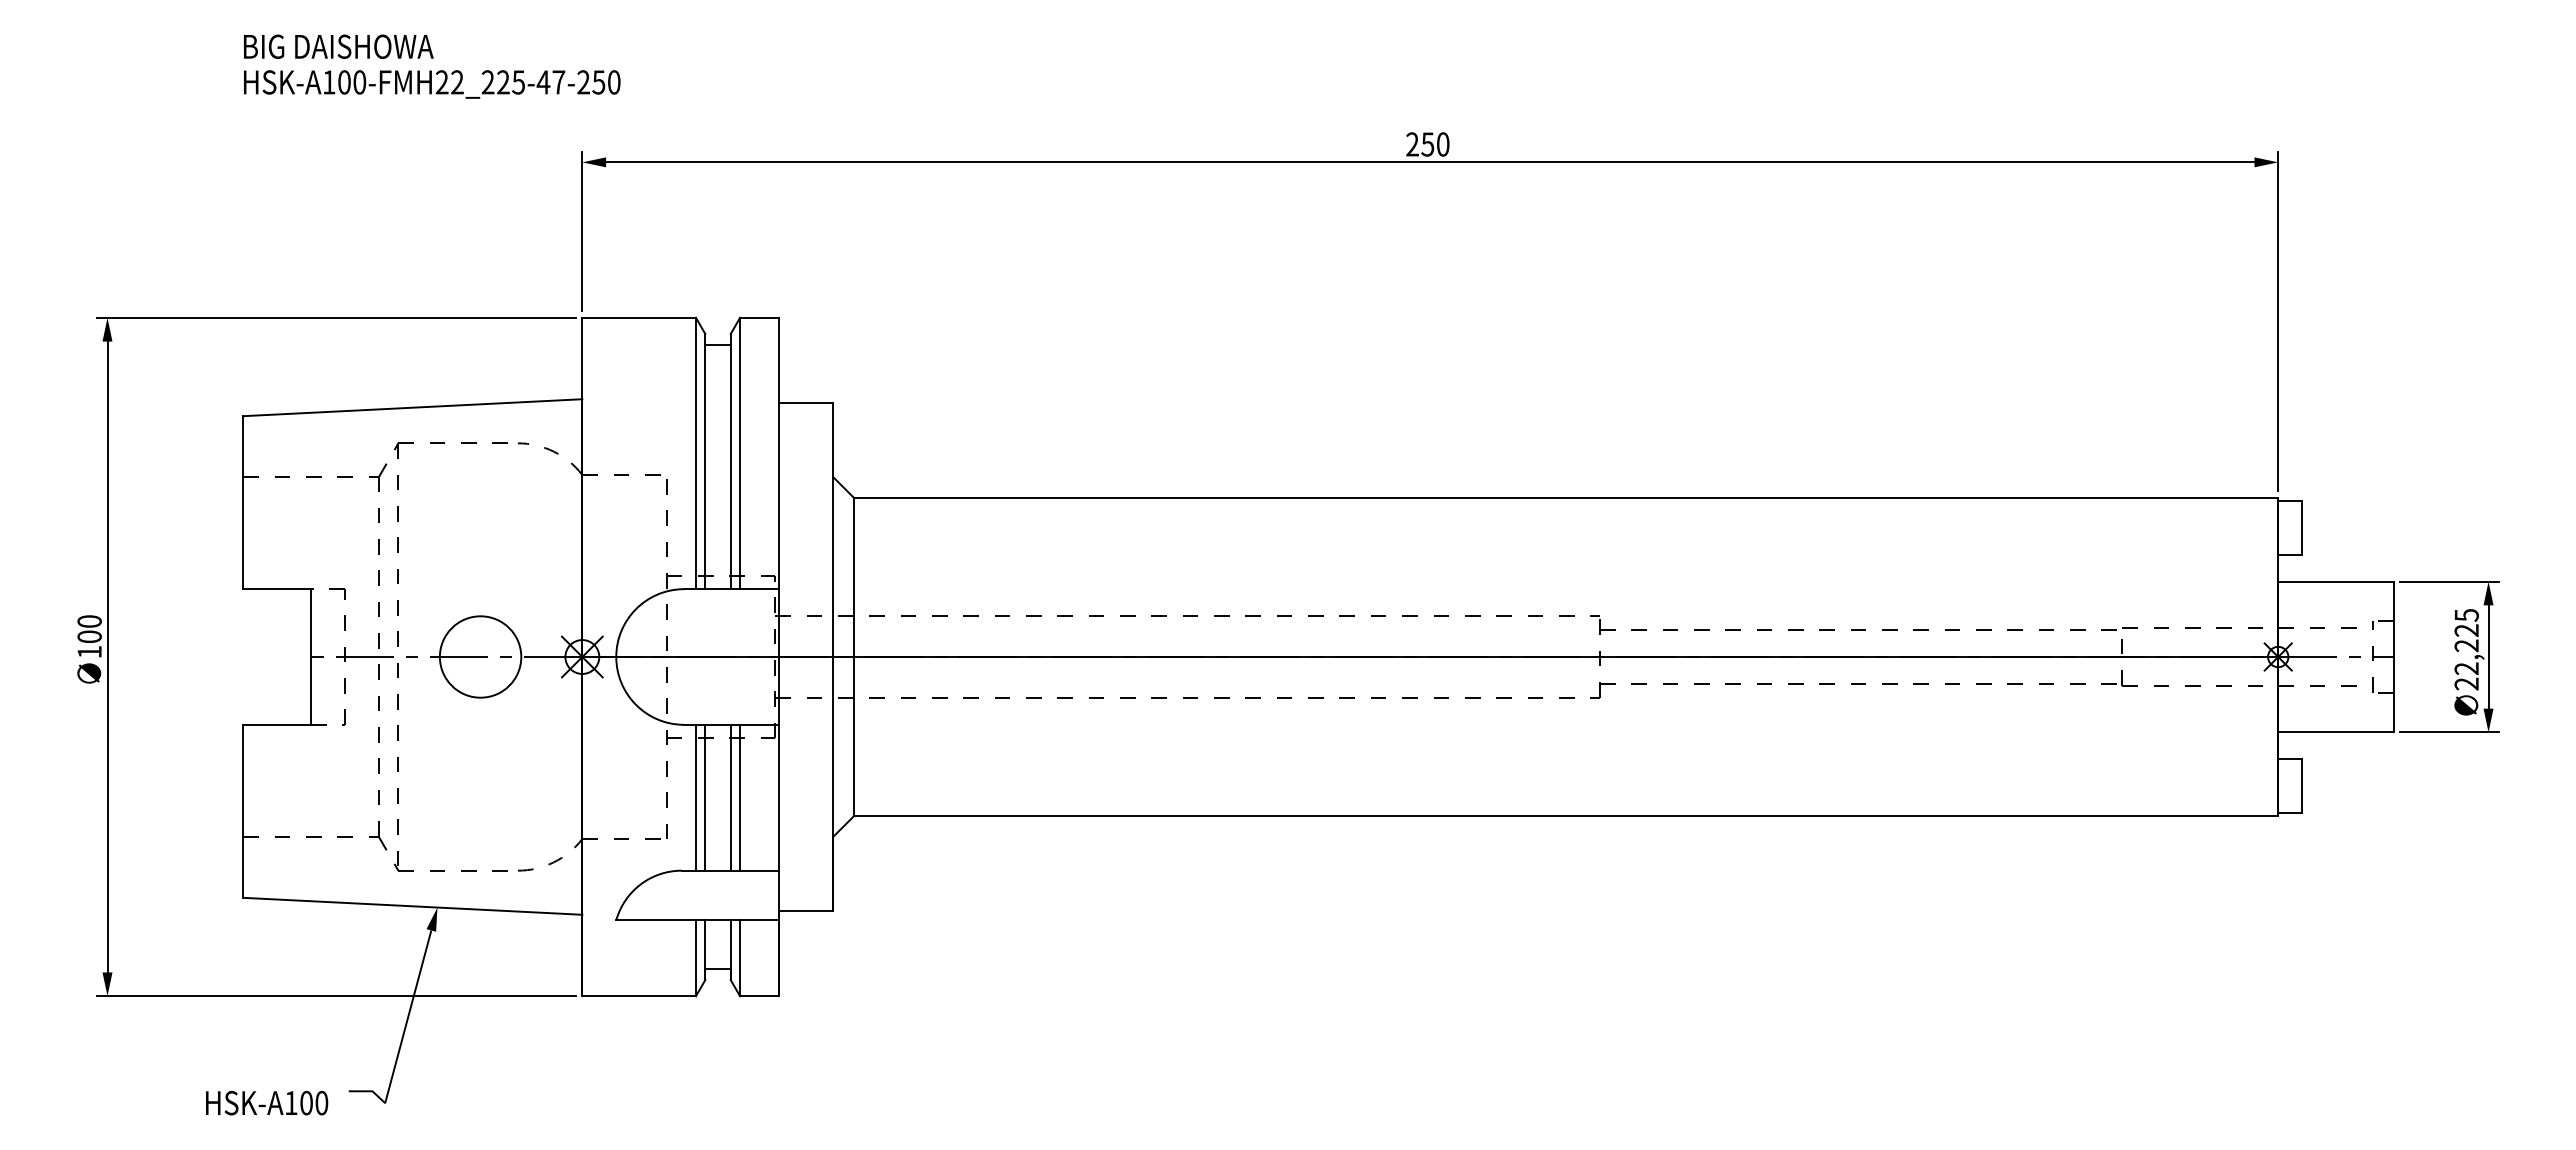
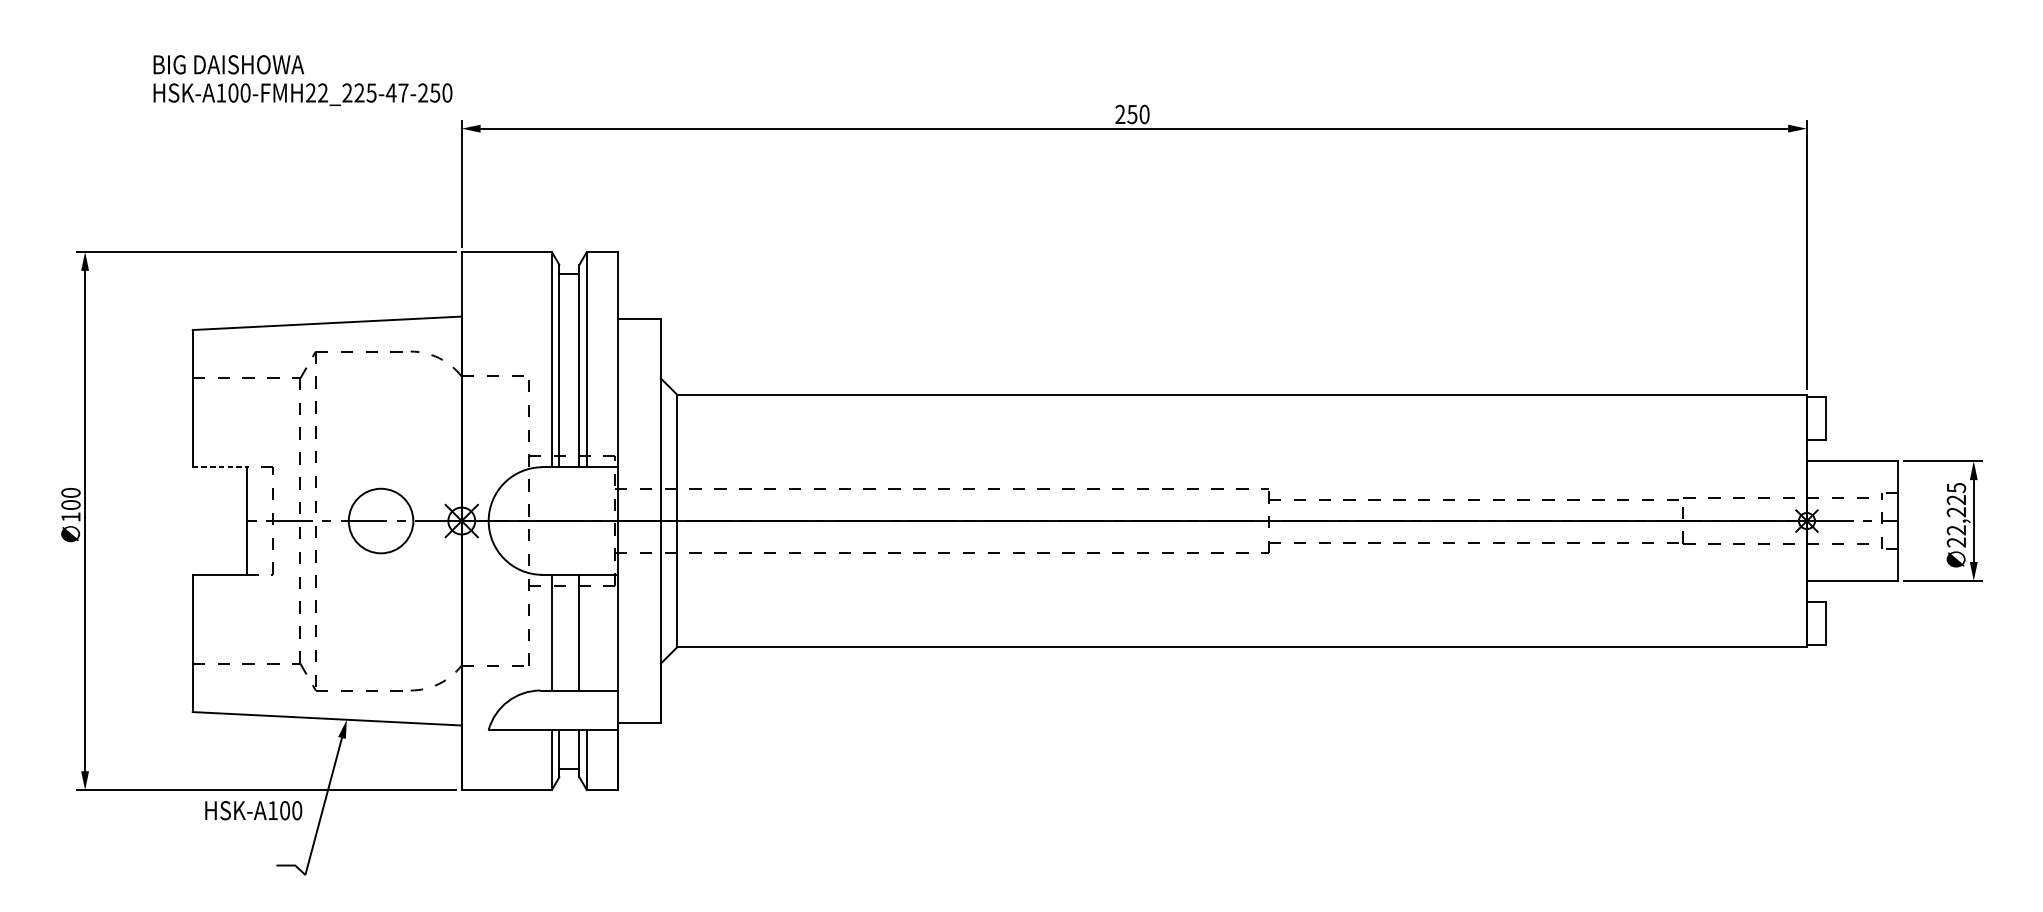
text: (432, 66) -> (303, 80), moved
line: (277, 589) -> (219, 467), solid -> dashed
line: (705, 797) -> (559, 632), removed
line: (740, 797) -> (587, 632), removed
text: (267, 1103) -> (254, 810), moved

